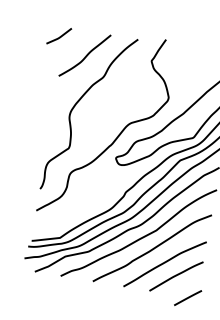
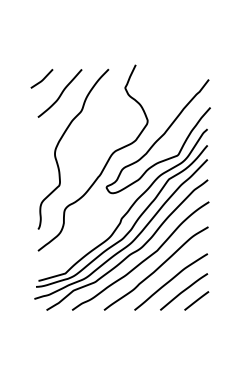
curve: (58, 36) -> (41, 79), moved
line: (187, 297) -> (196, 300), moved

